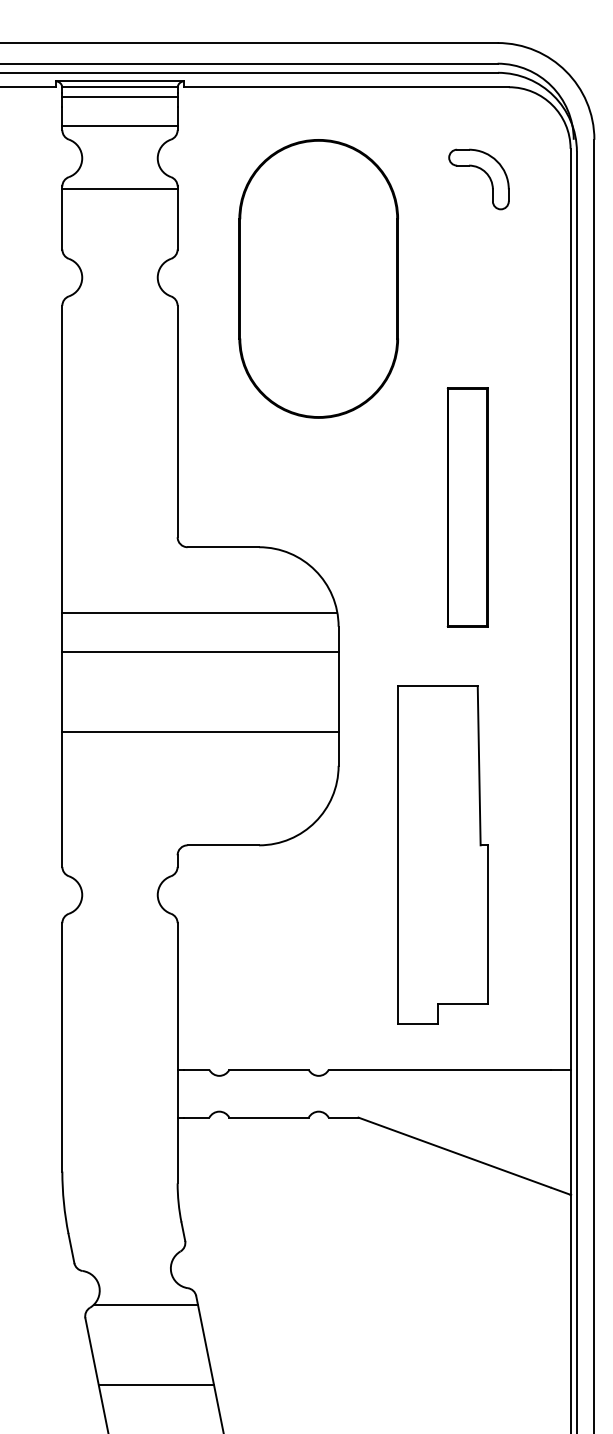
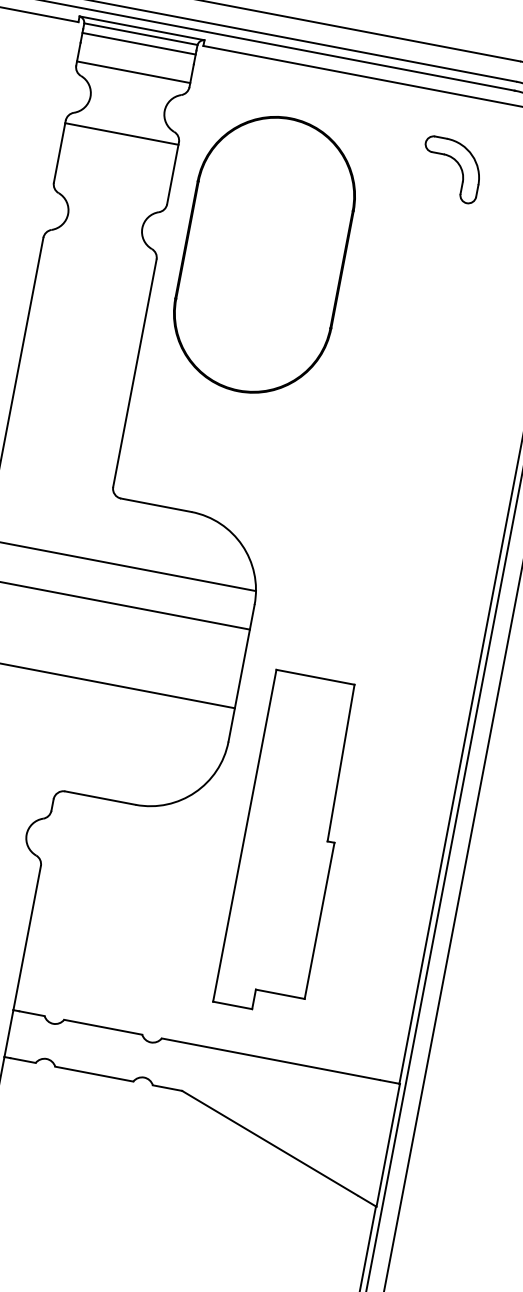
part: (484, 172) -> (457, 163), moved
part: (318, 278) -> (264, 254), moved
part: (467, 507) -> (403, 512), removed
part: (442, 854) -> (288, 843), moved

